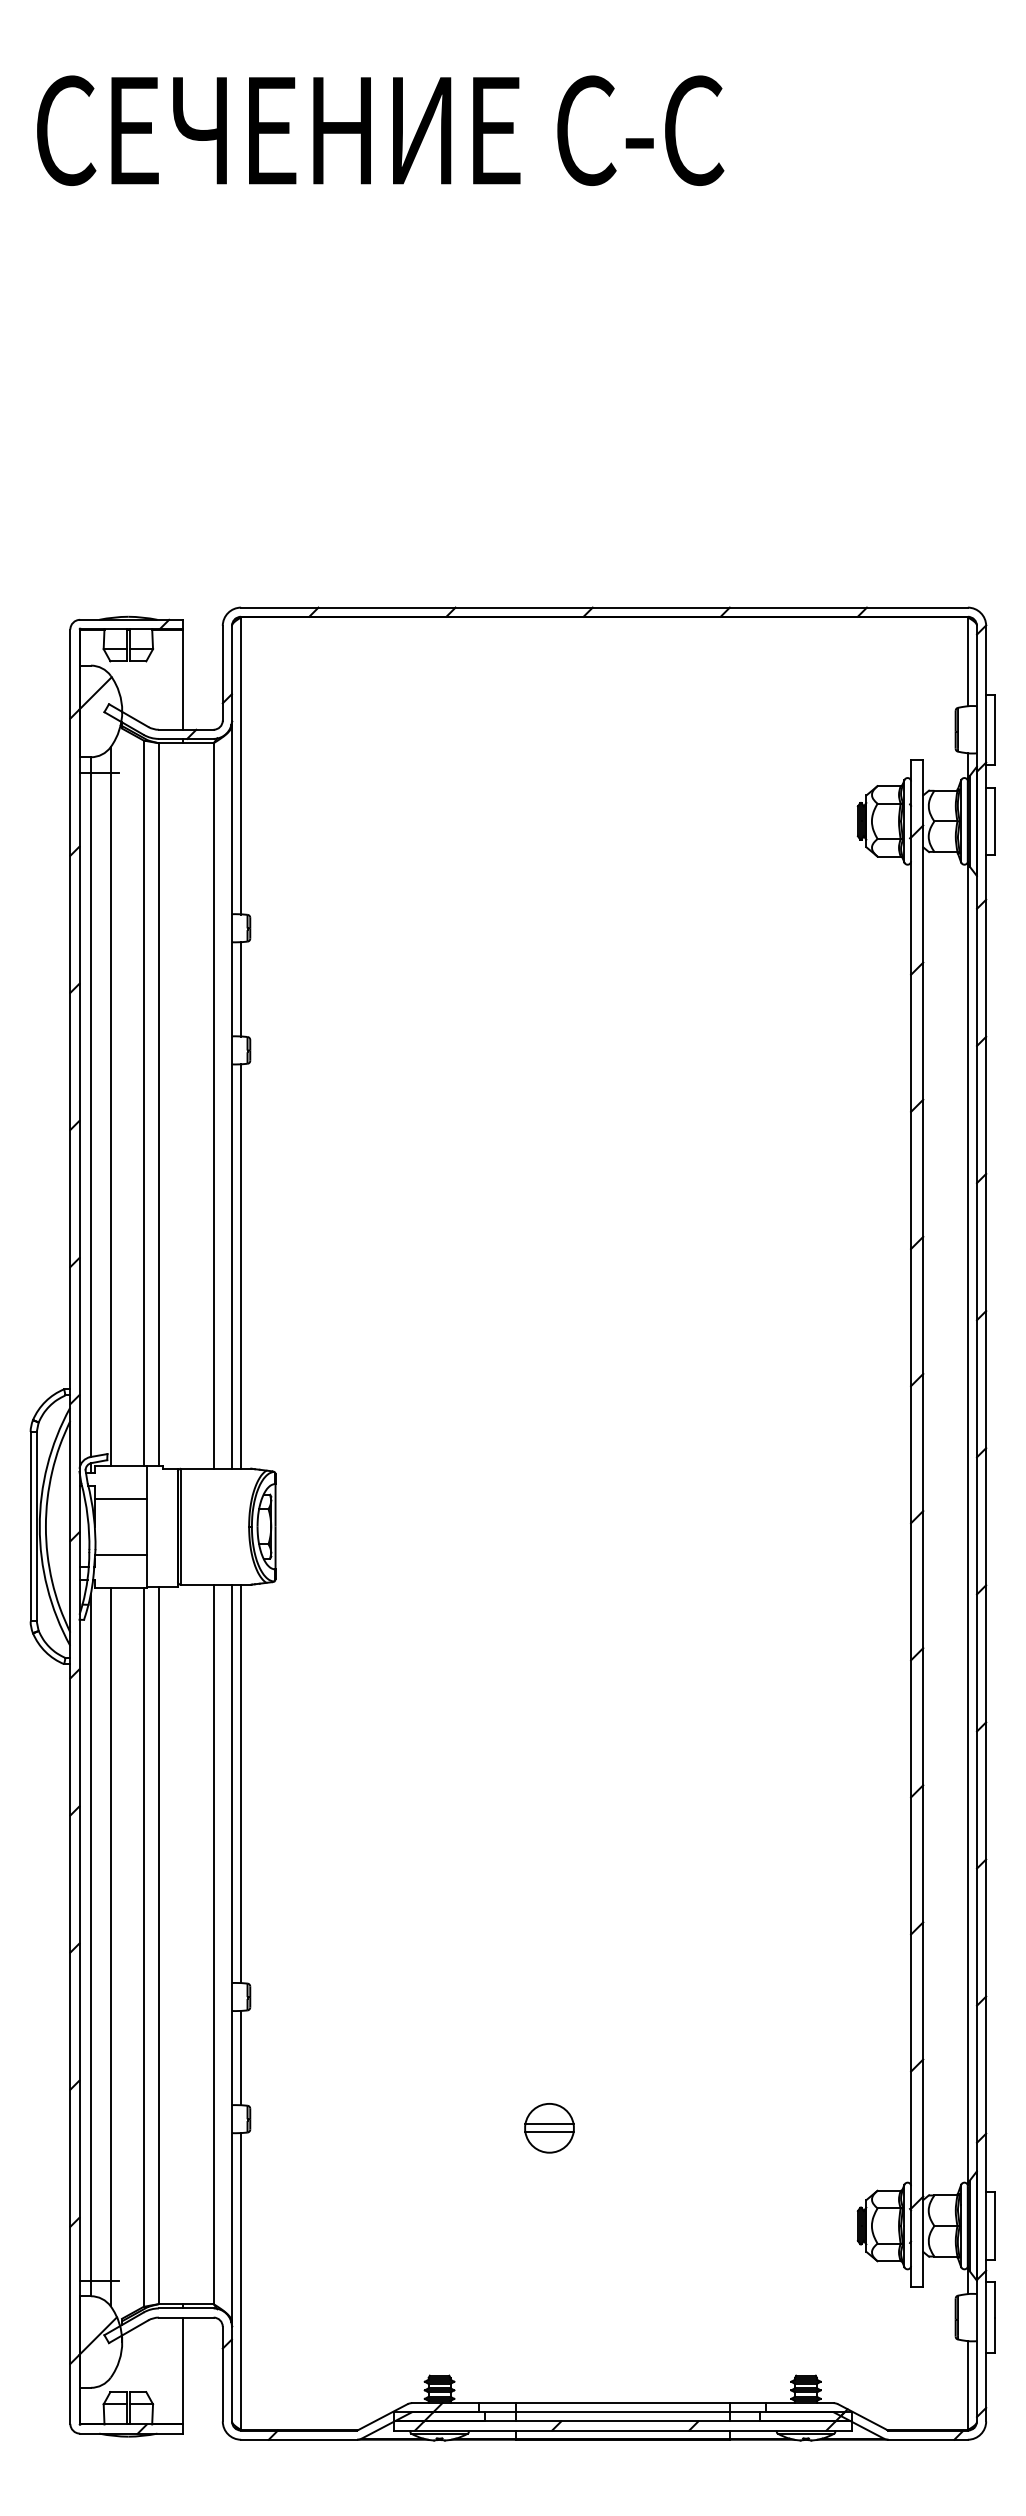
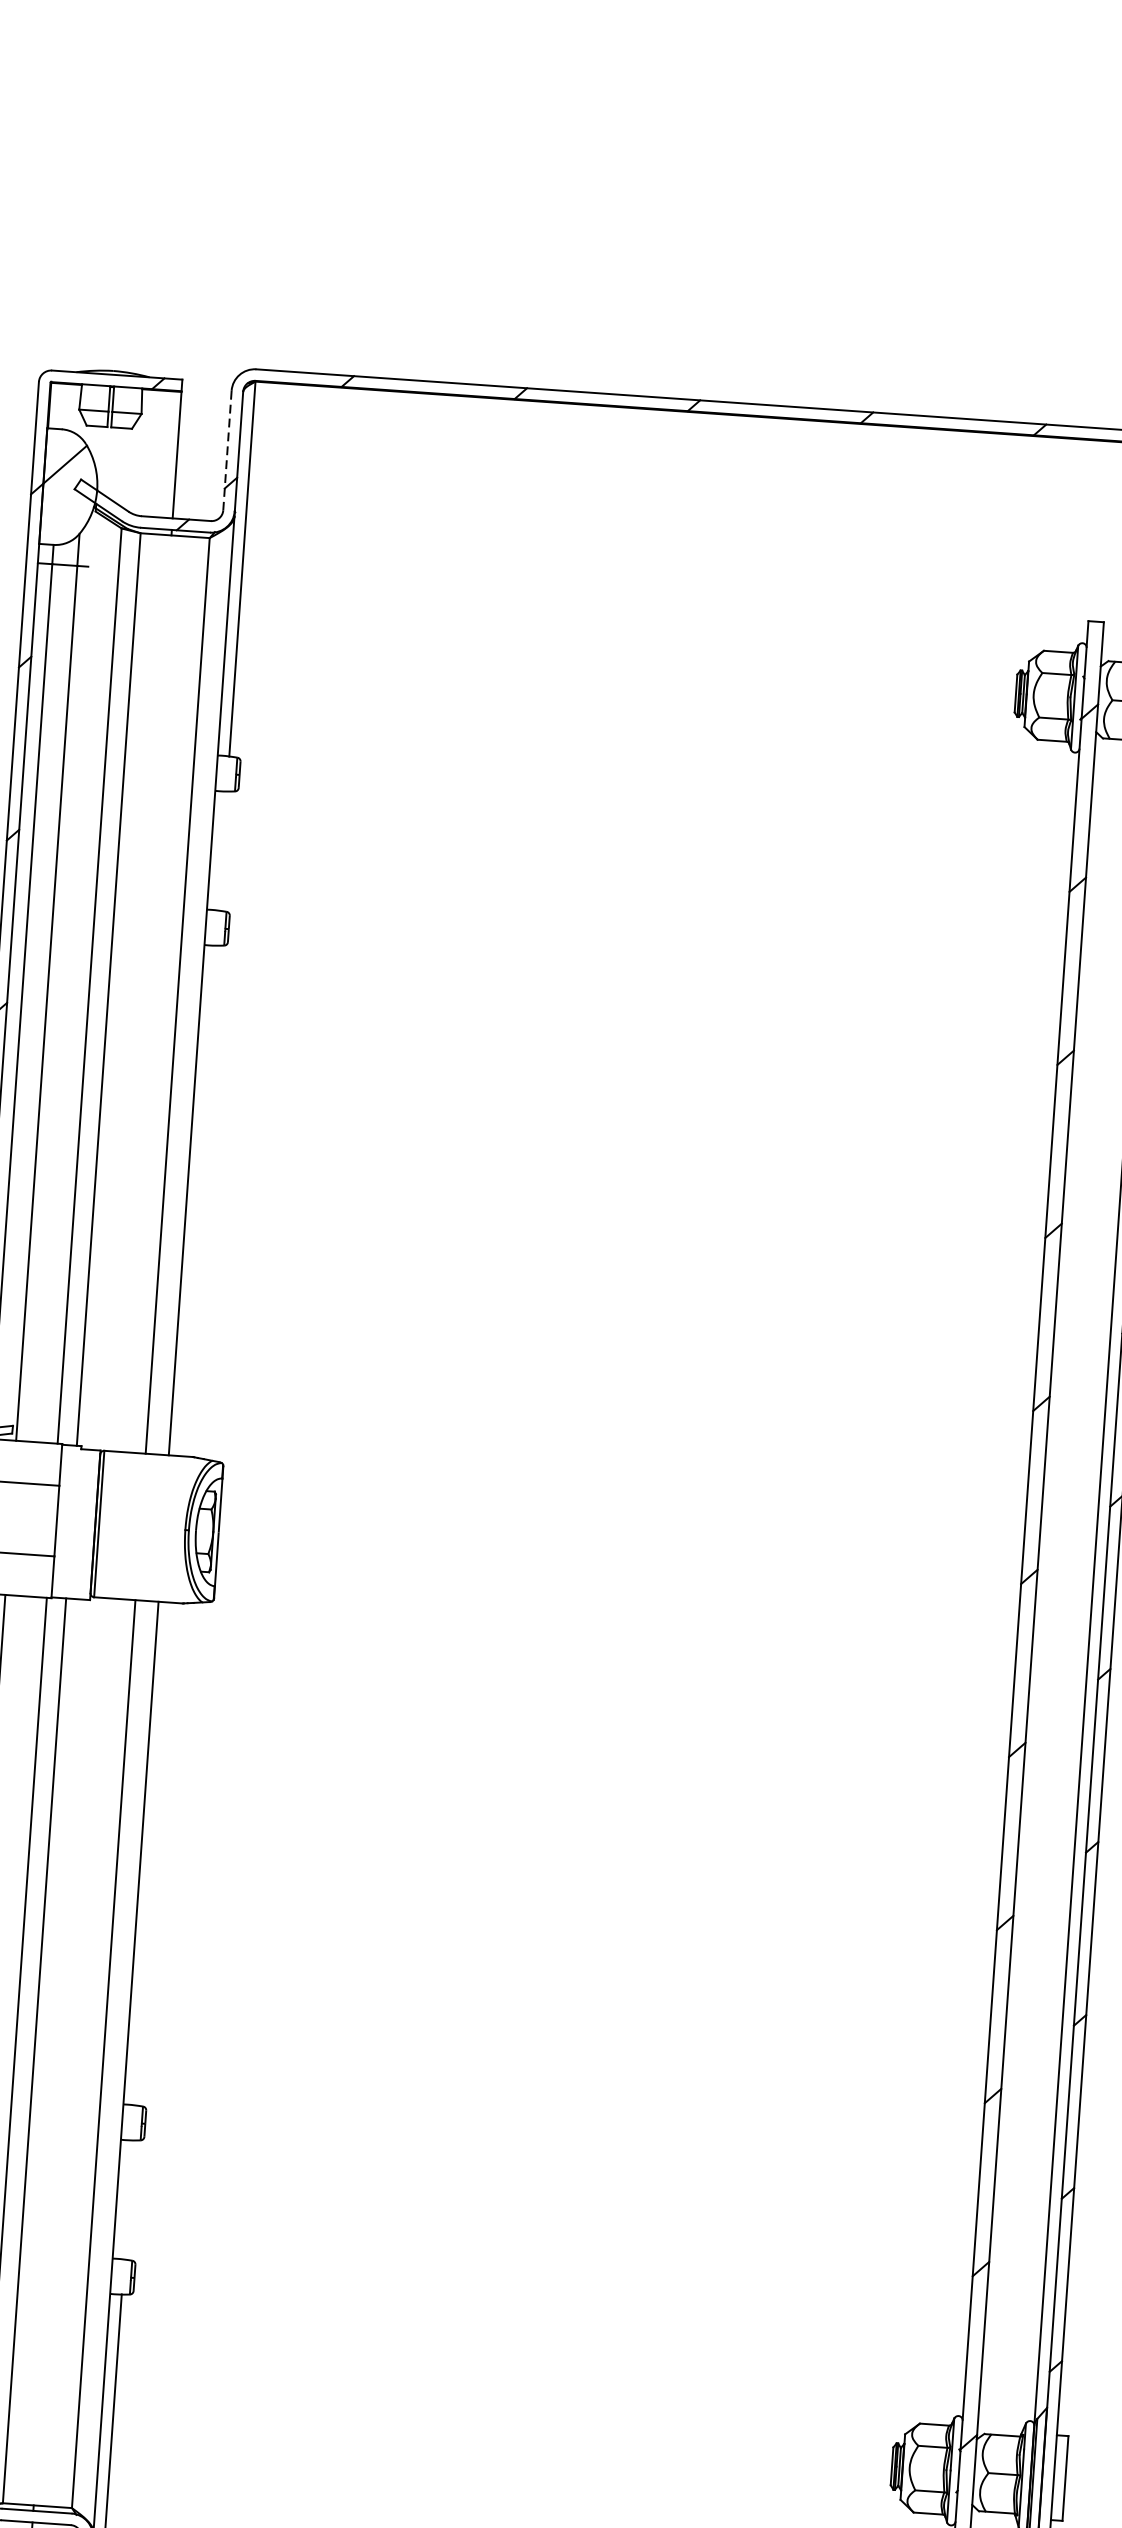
line: (222, 673) -> (227, 450), solid -> dashed
line: (241, 988) -> (223, 850), removed
line: (241, 1266) -> (198, 1200), removed
line: (241, 1783) -> (153, 1853), removed
line: (241, 2057) -> (128, 2199), removed
part: (549, 2128) -> (511, 2316), removed

